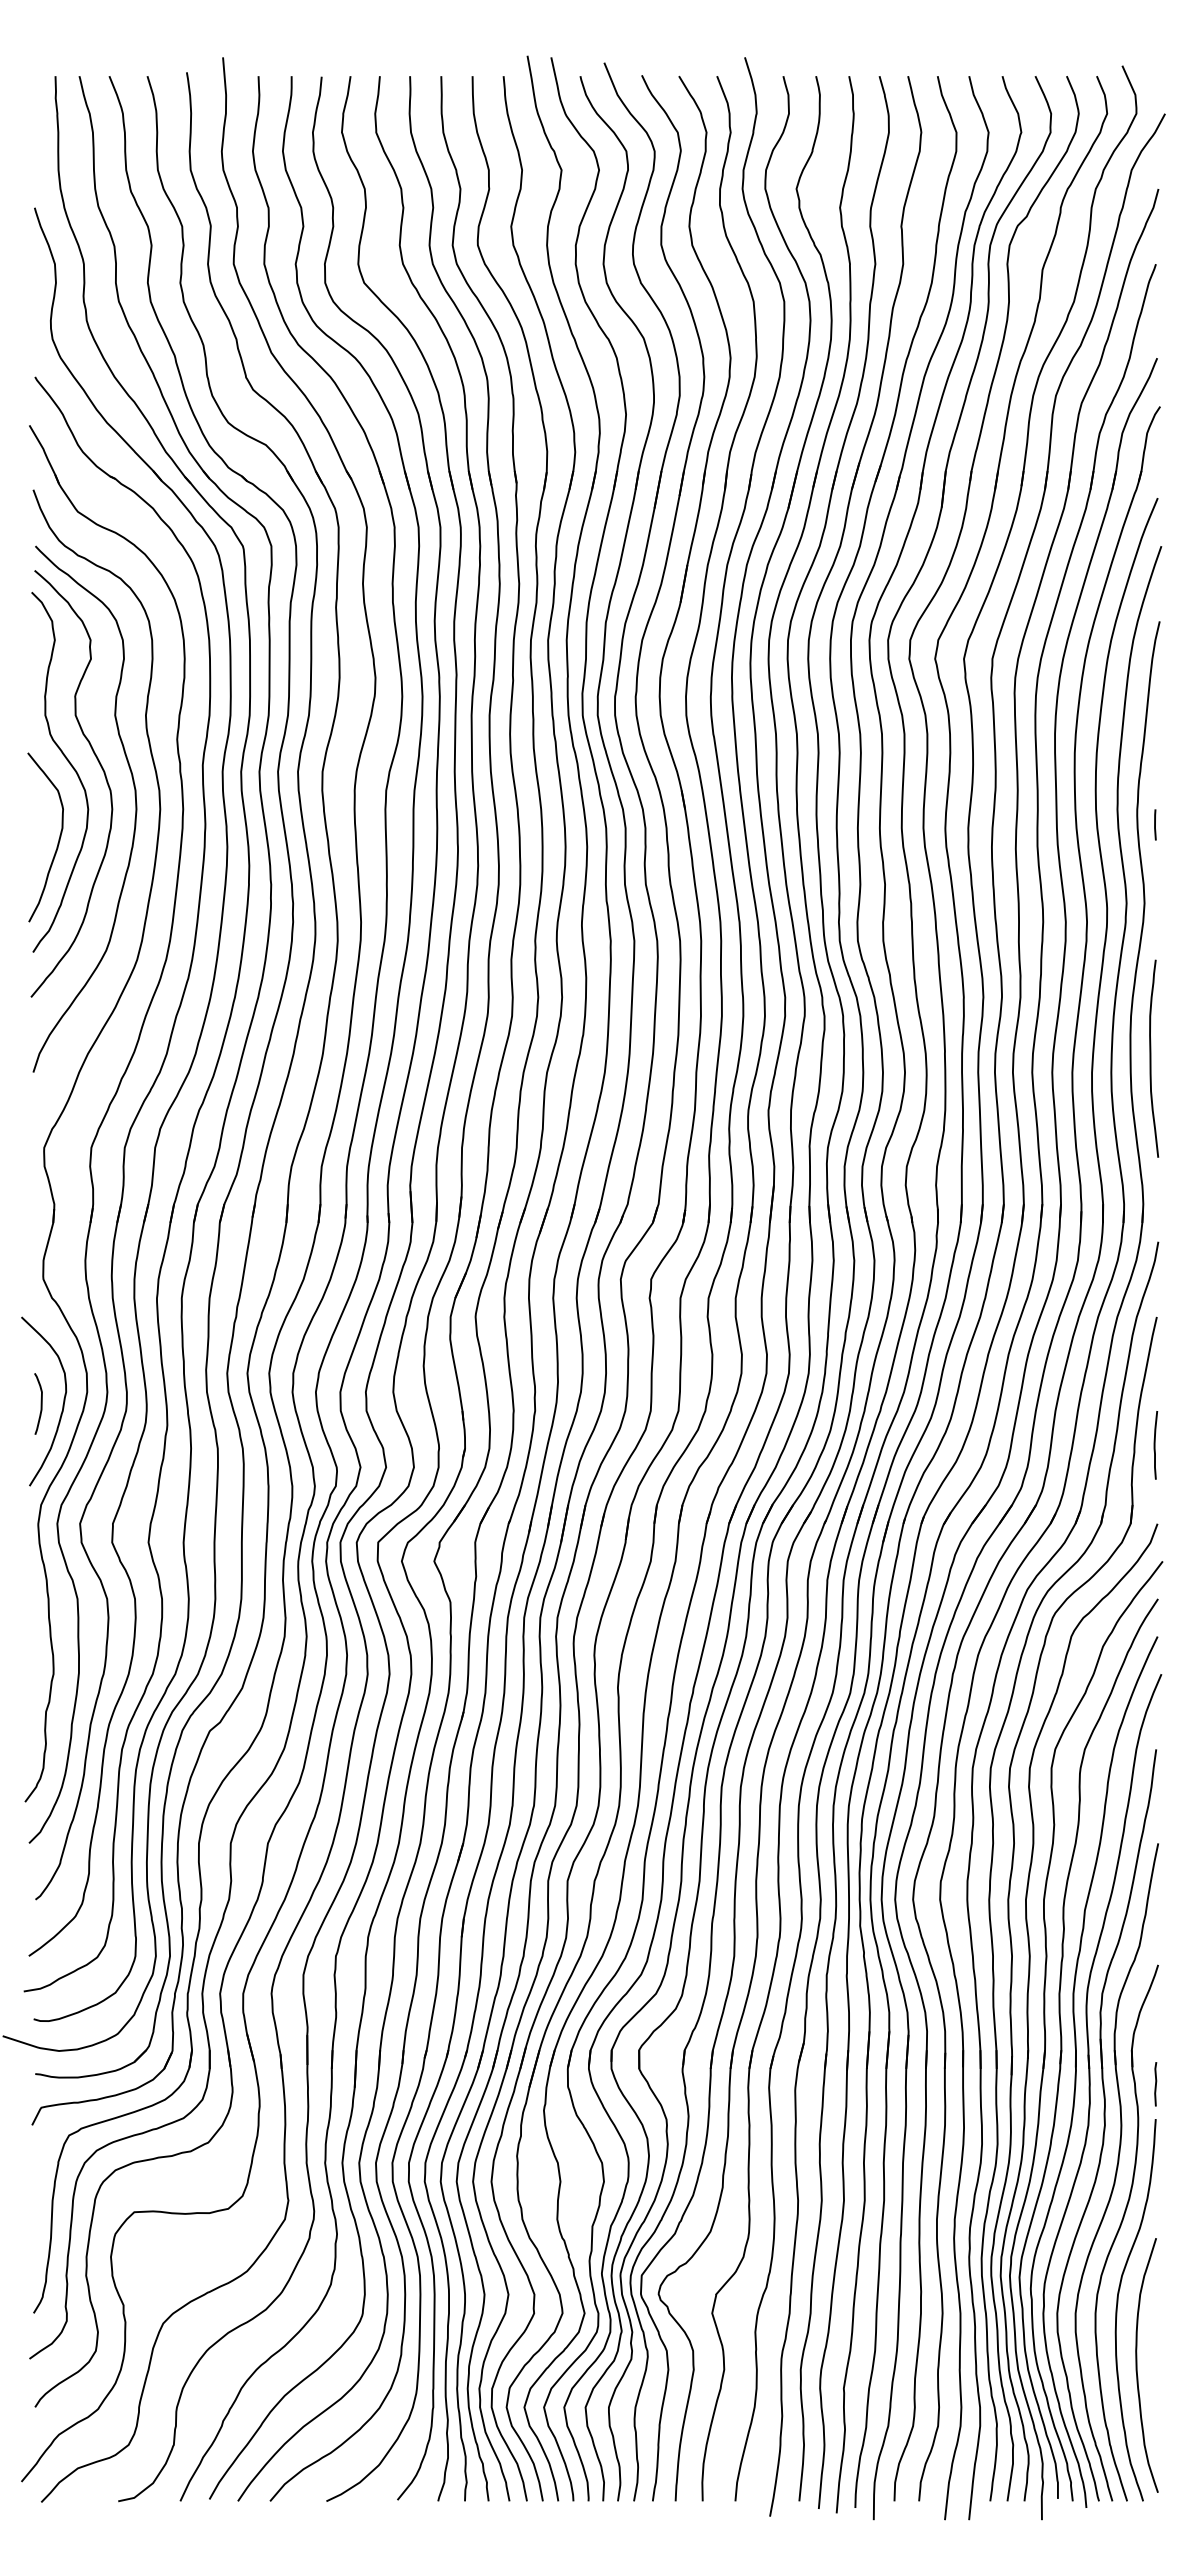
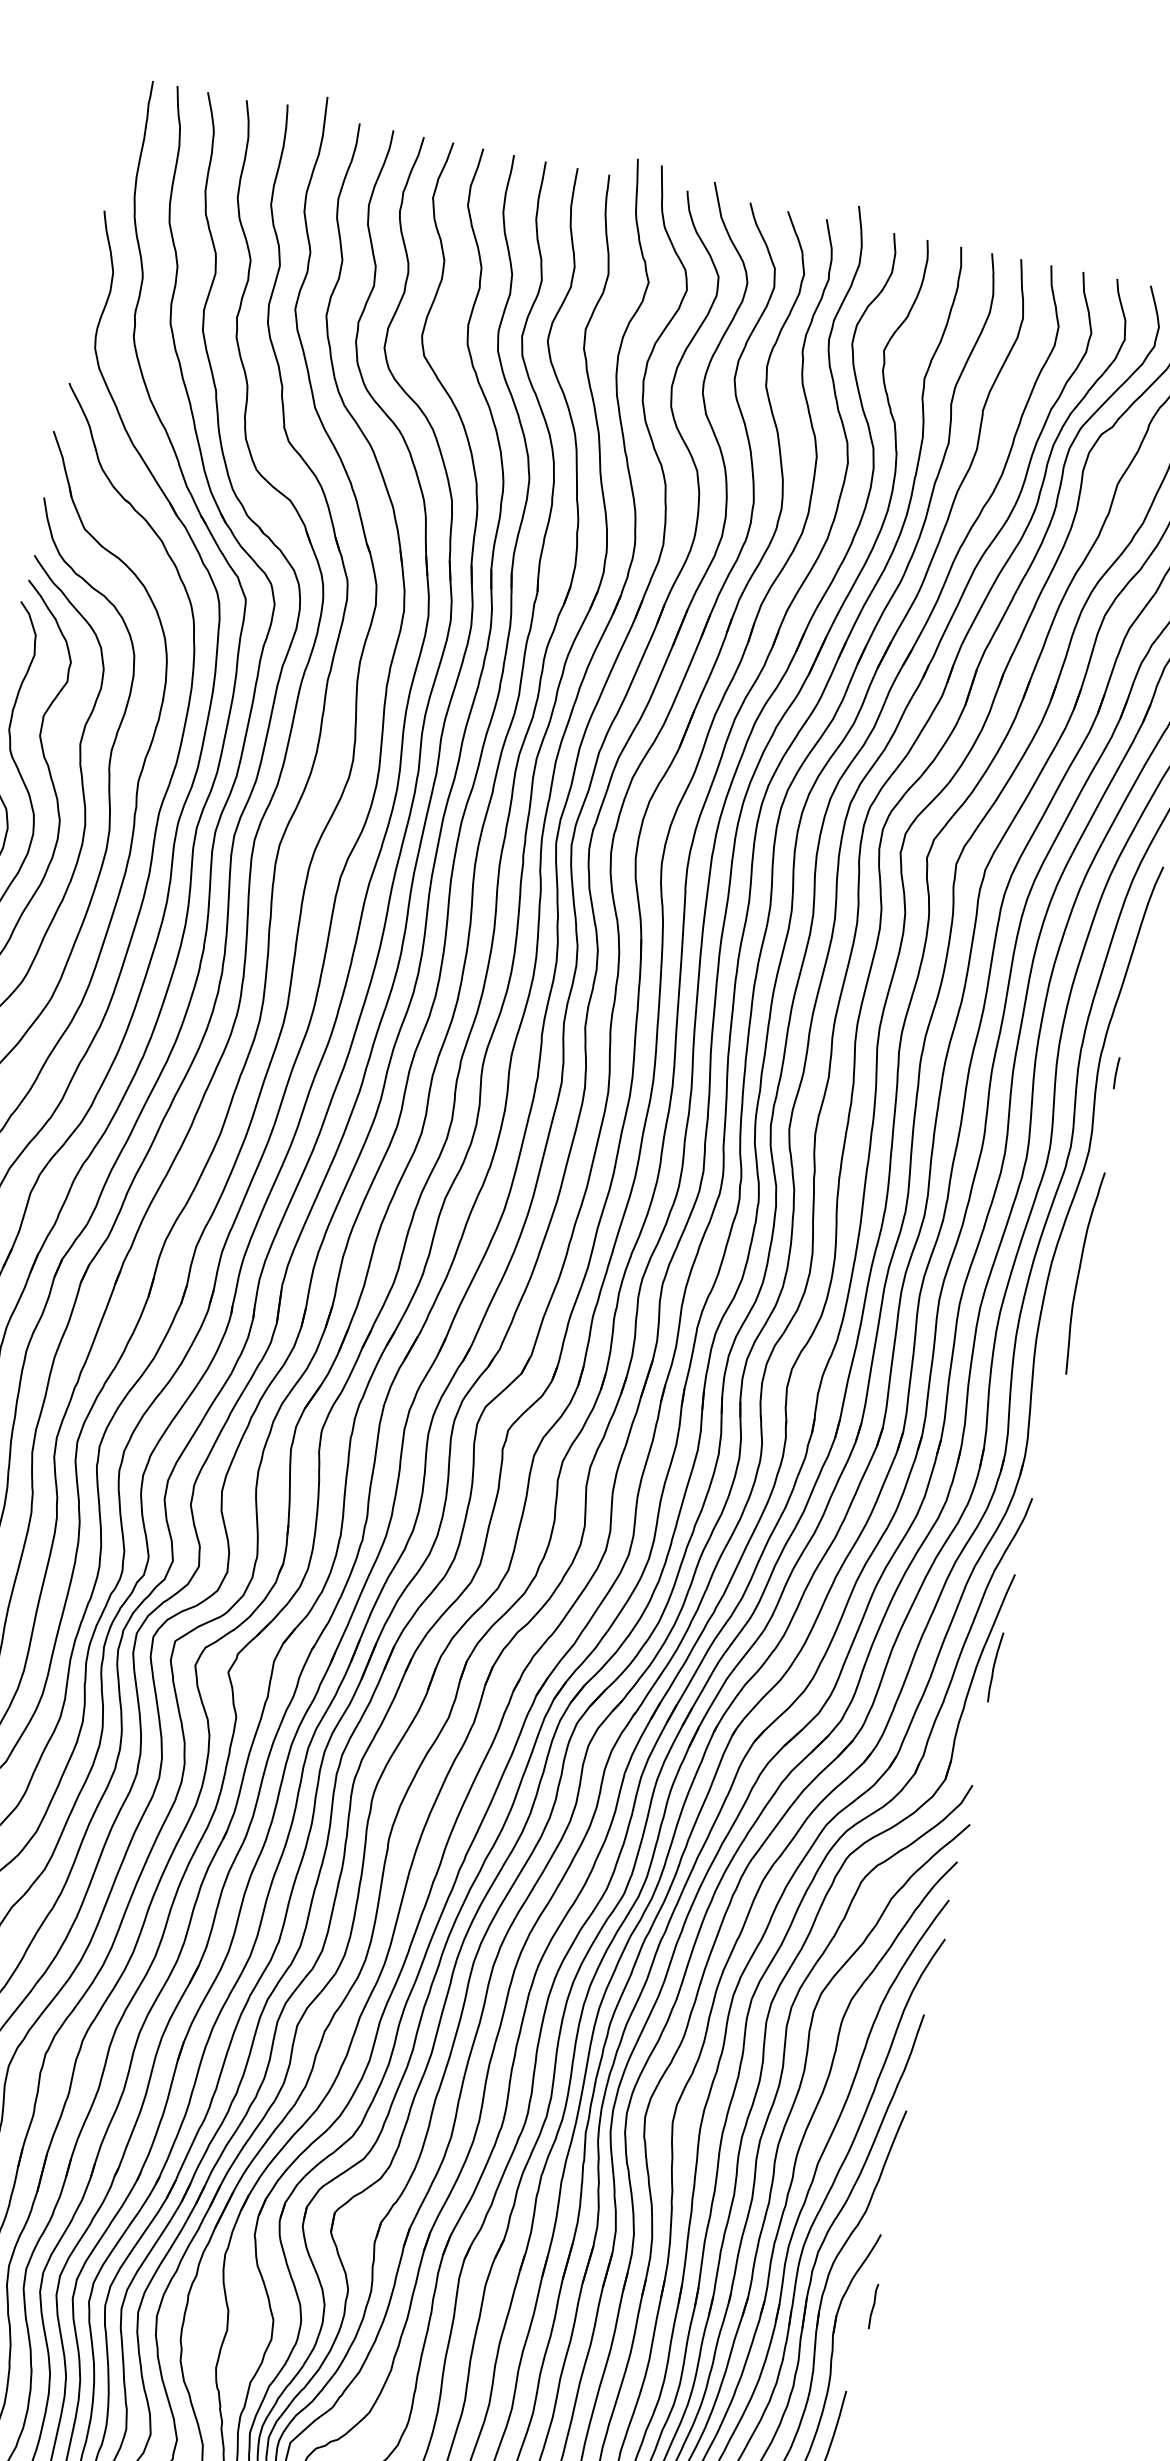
curve: (1151, 1058) -> (1079, 1272), moved
curve: (1155, 1445) -> (994, 1667), moved
line: (1155, 2084) -> (872, 2306), moved

